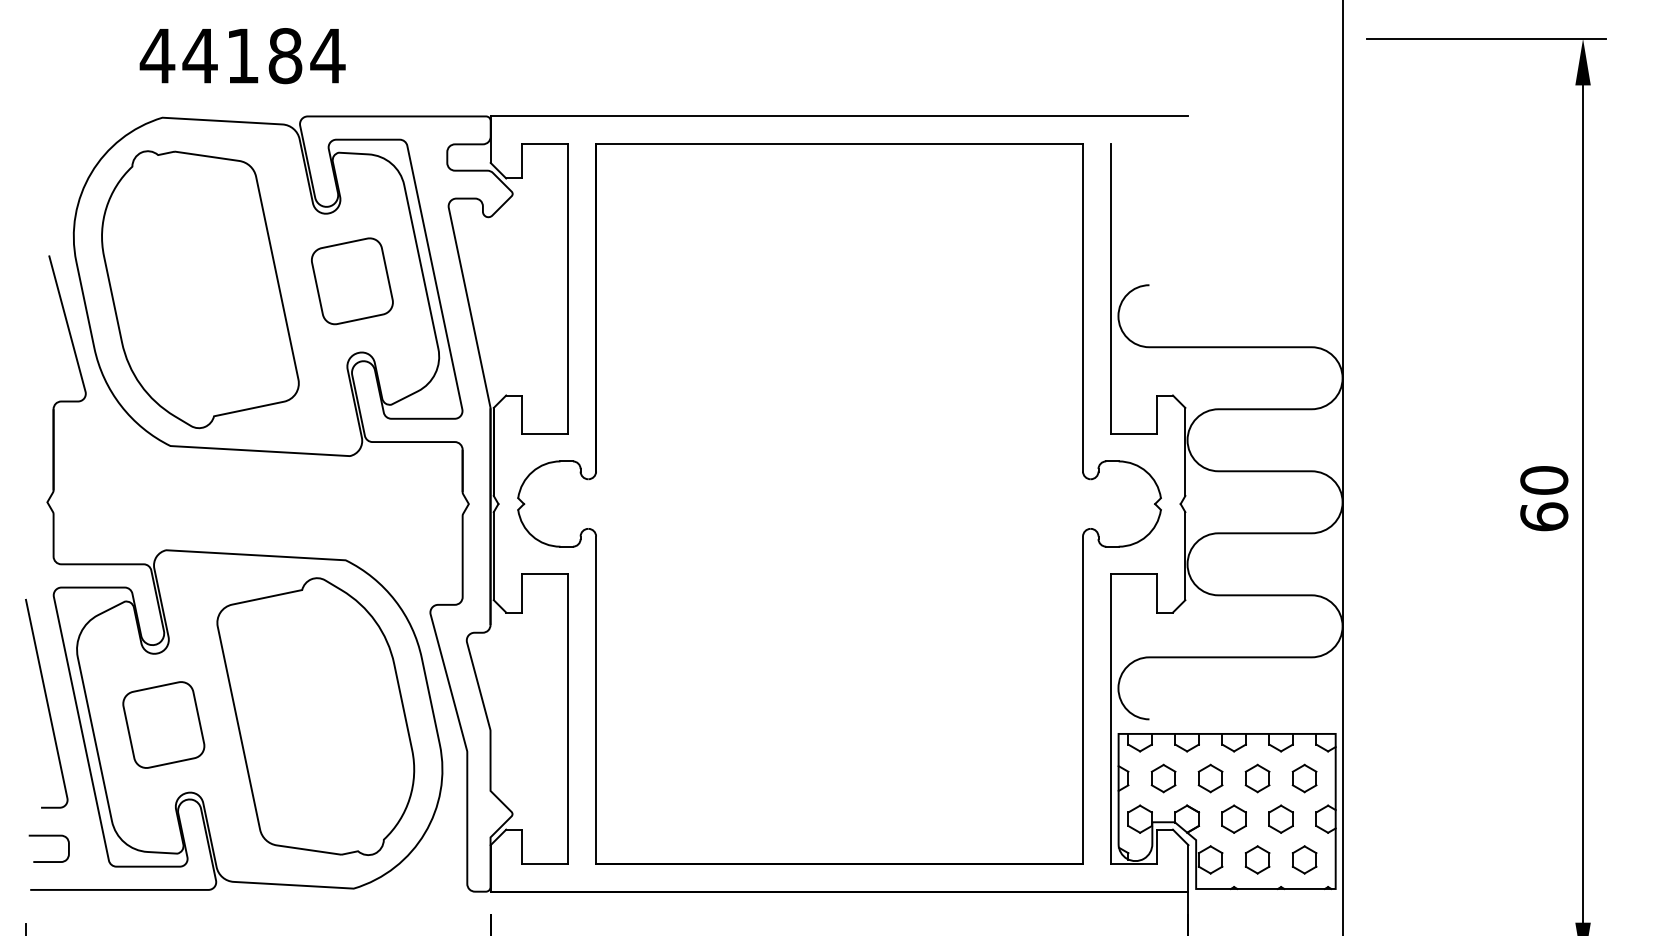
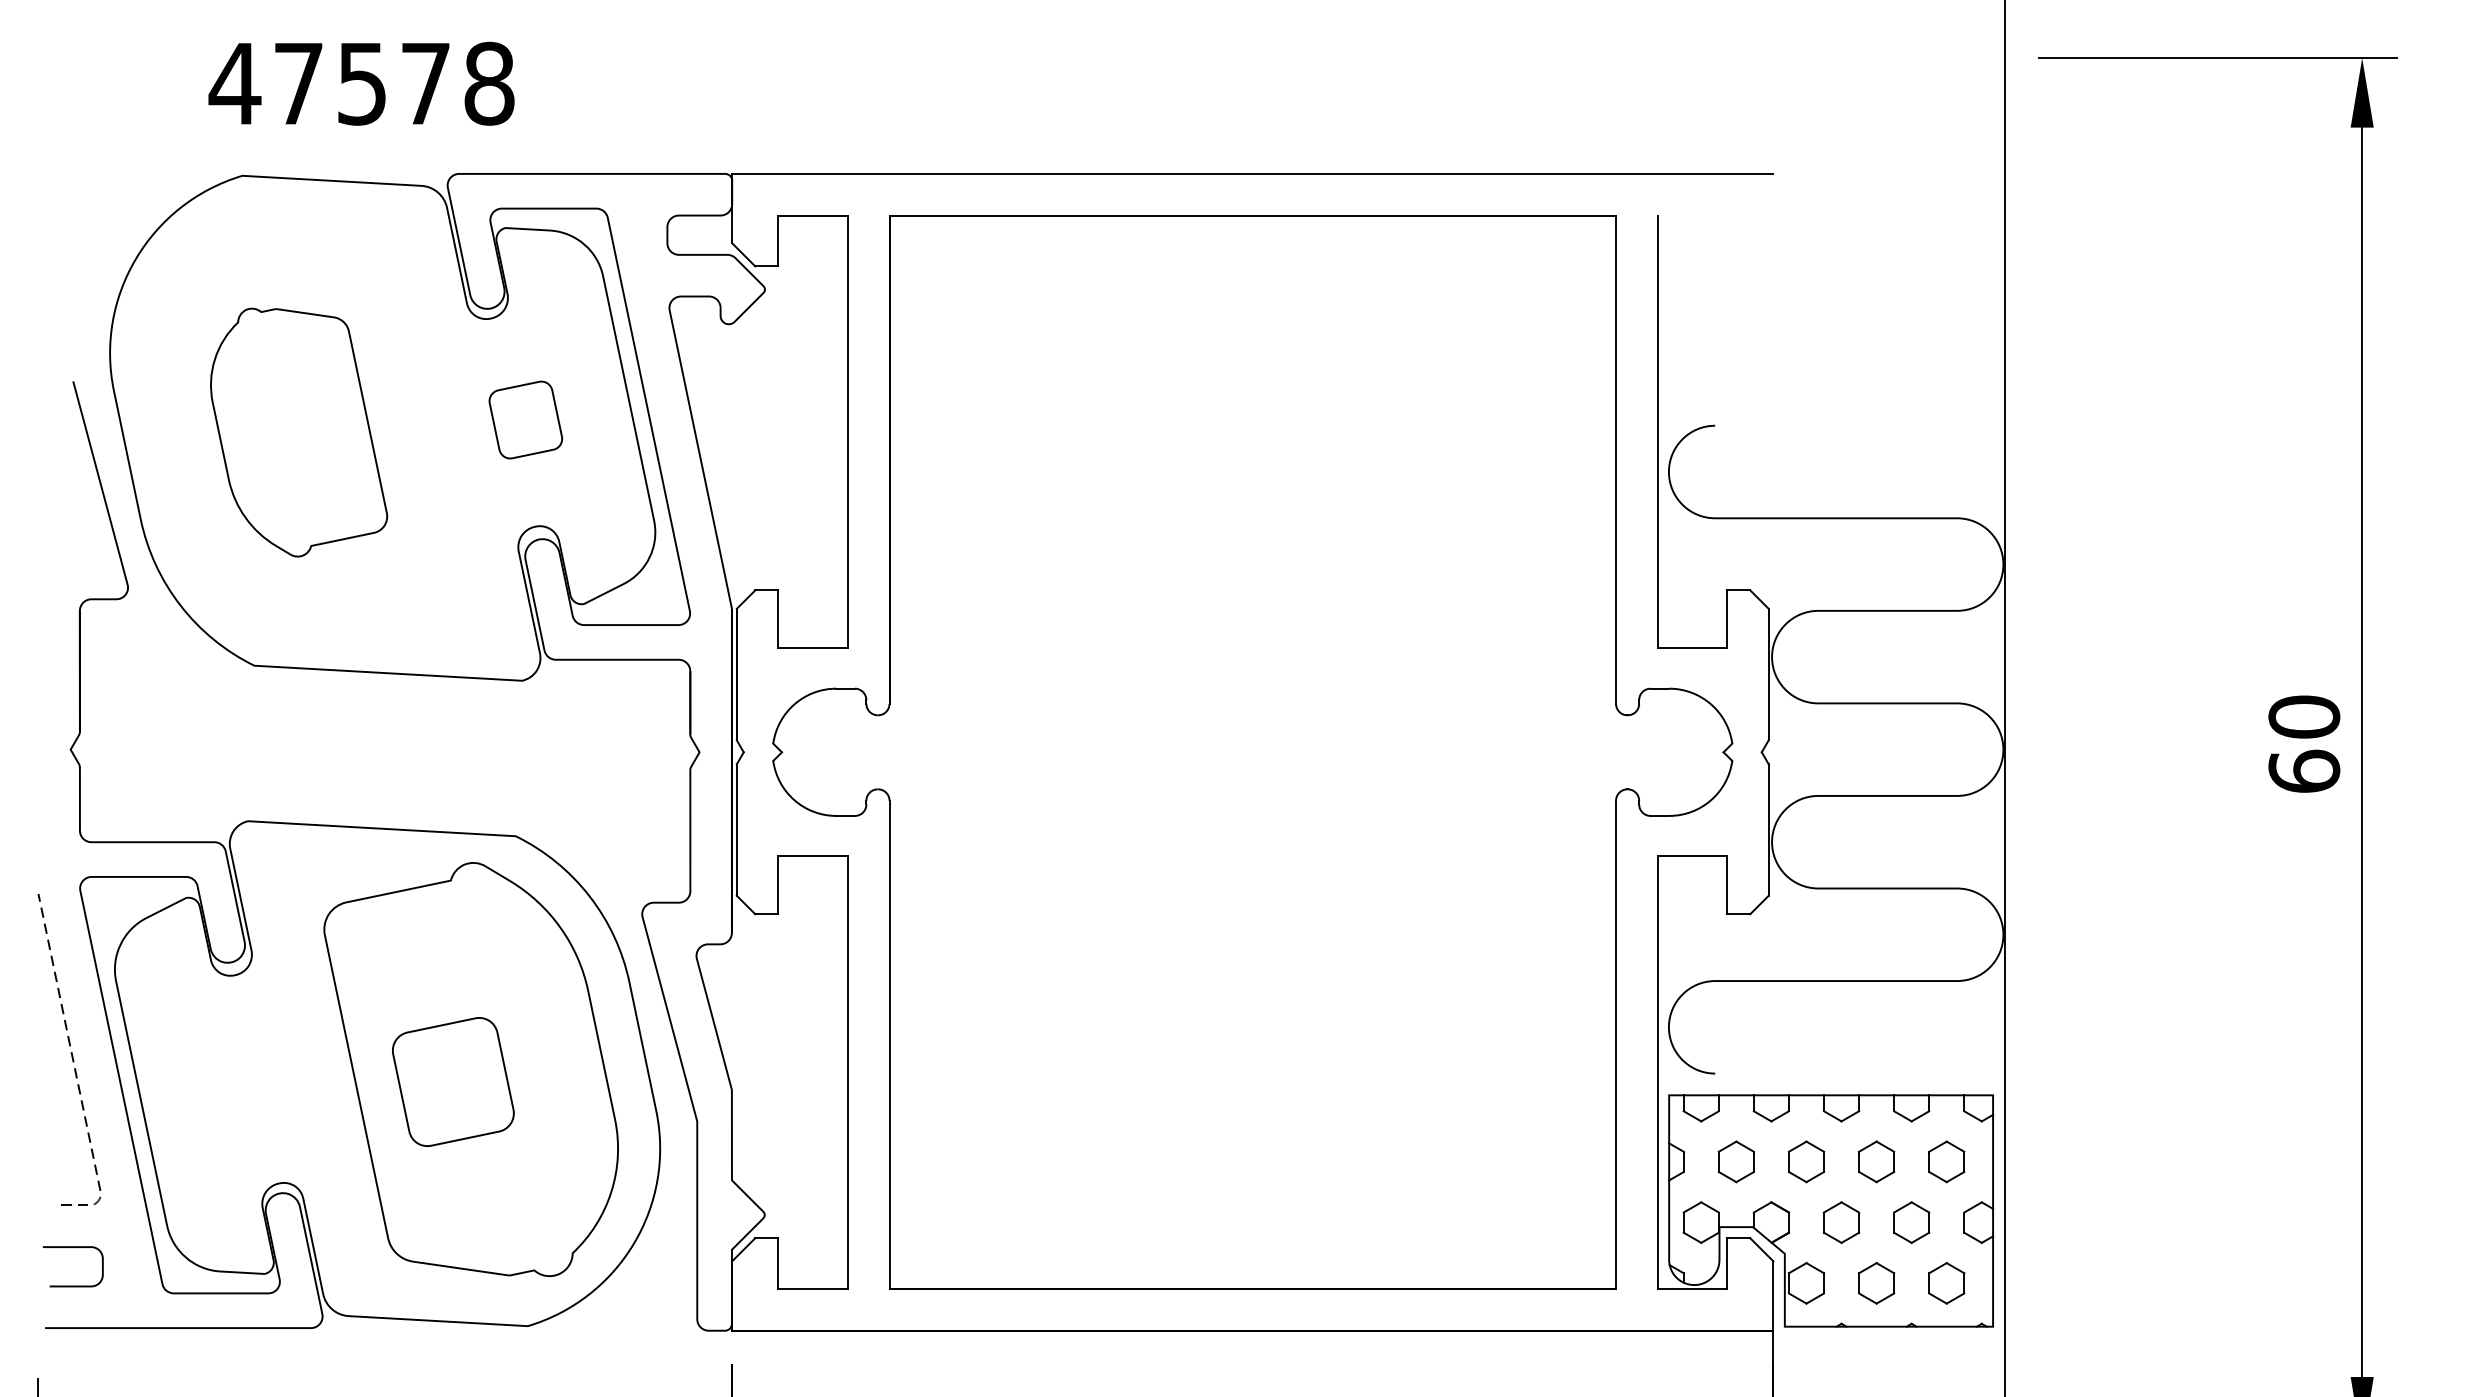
text: (263, 56) -> (393, 84), 44184 -> 47578
part: (352, 281) -> (525, 420), size x0.6
part: (200, 289) -> (299, 432), size x0.6
line: (51, 720) -> (76, 1075), solid -> dashed
part: (163, 724) -> (452, 1081), moved

